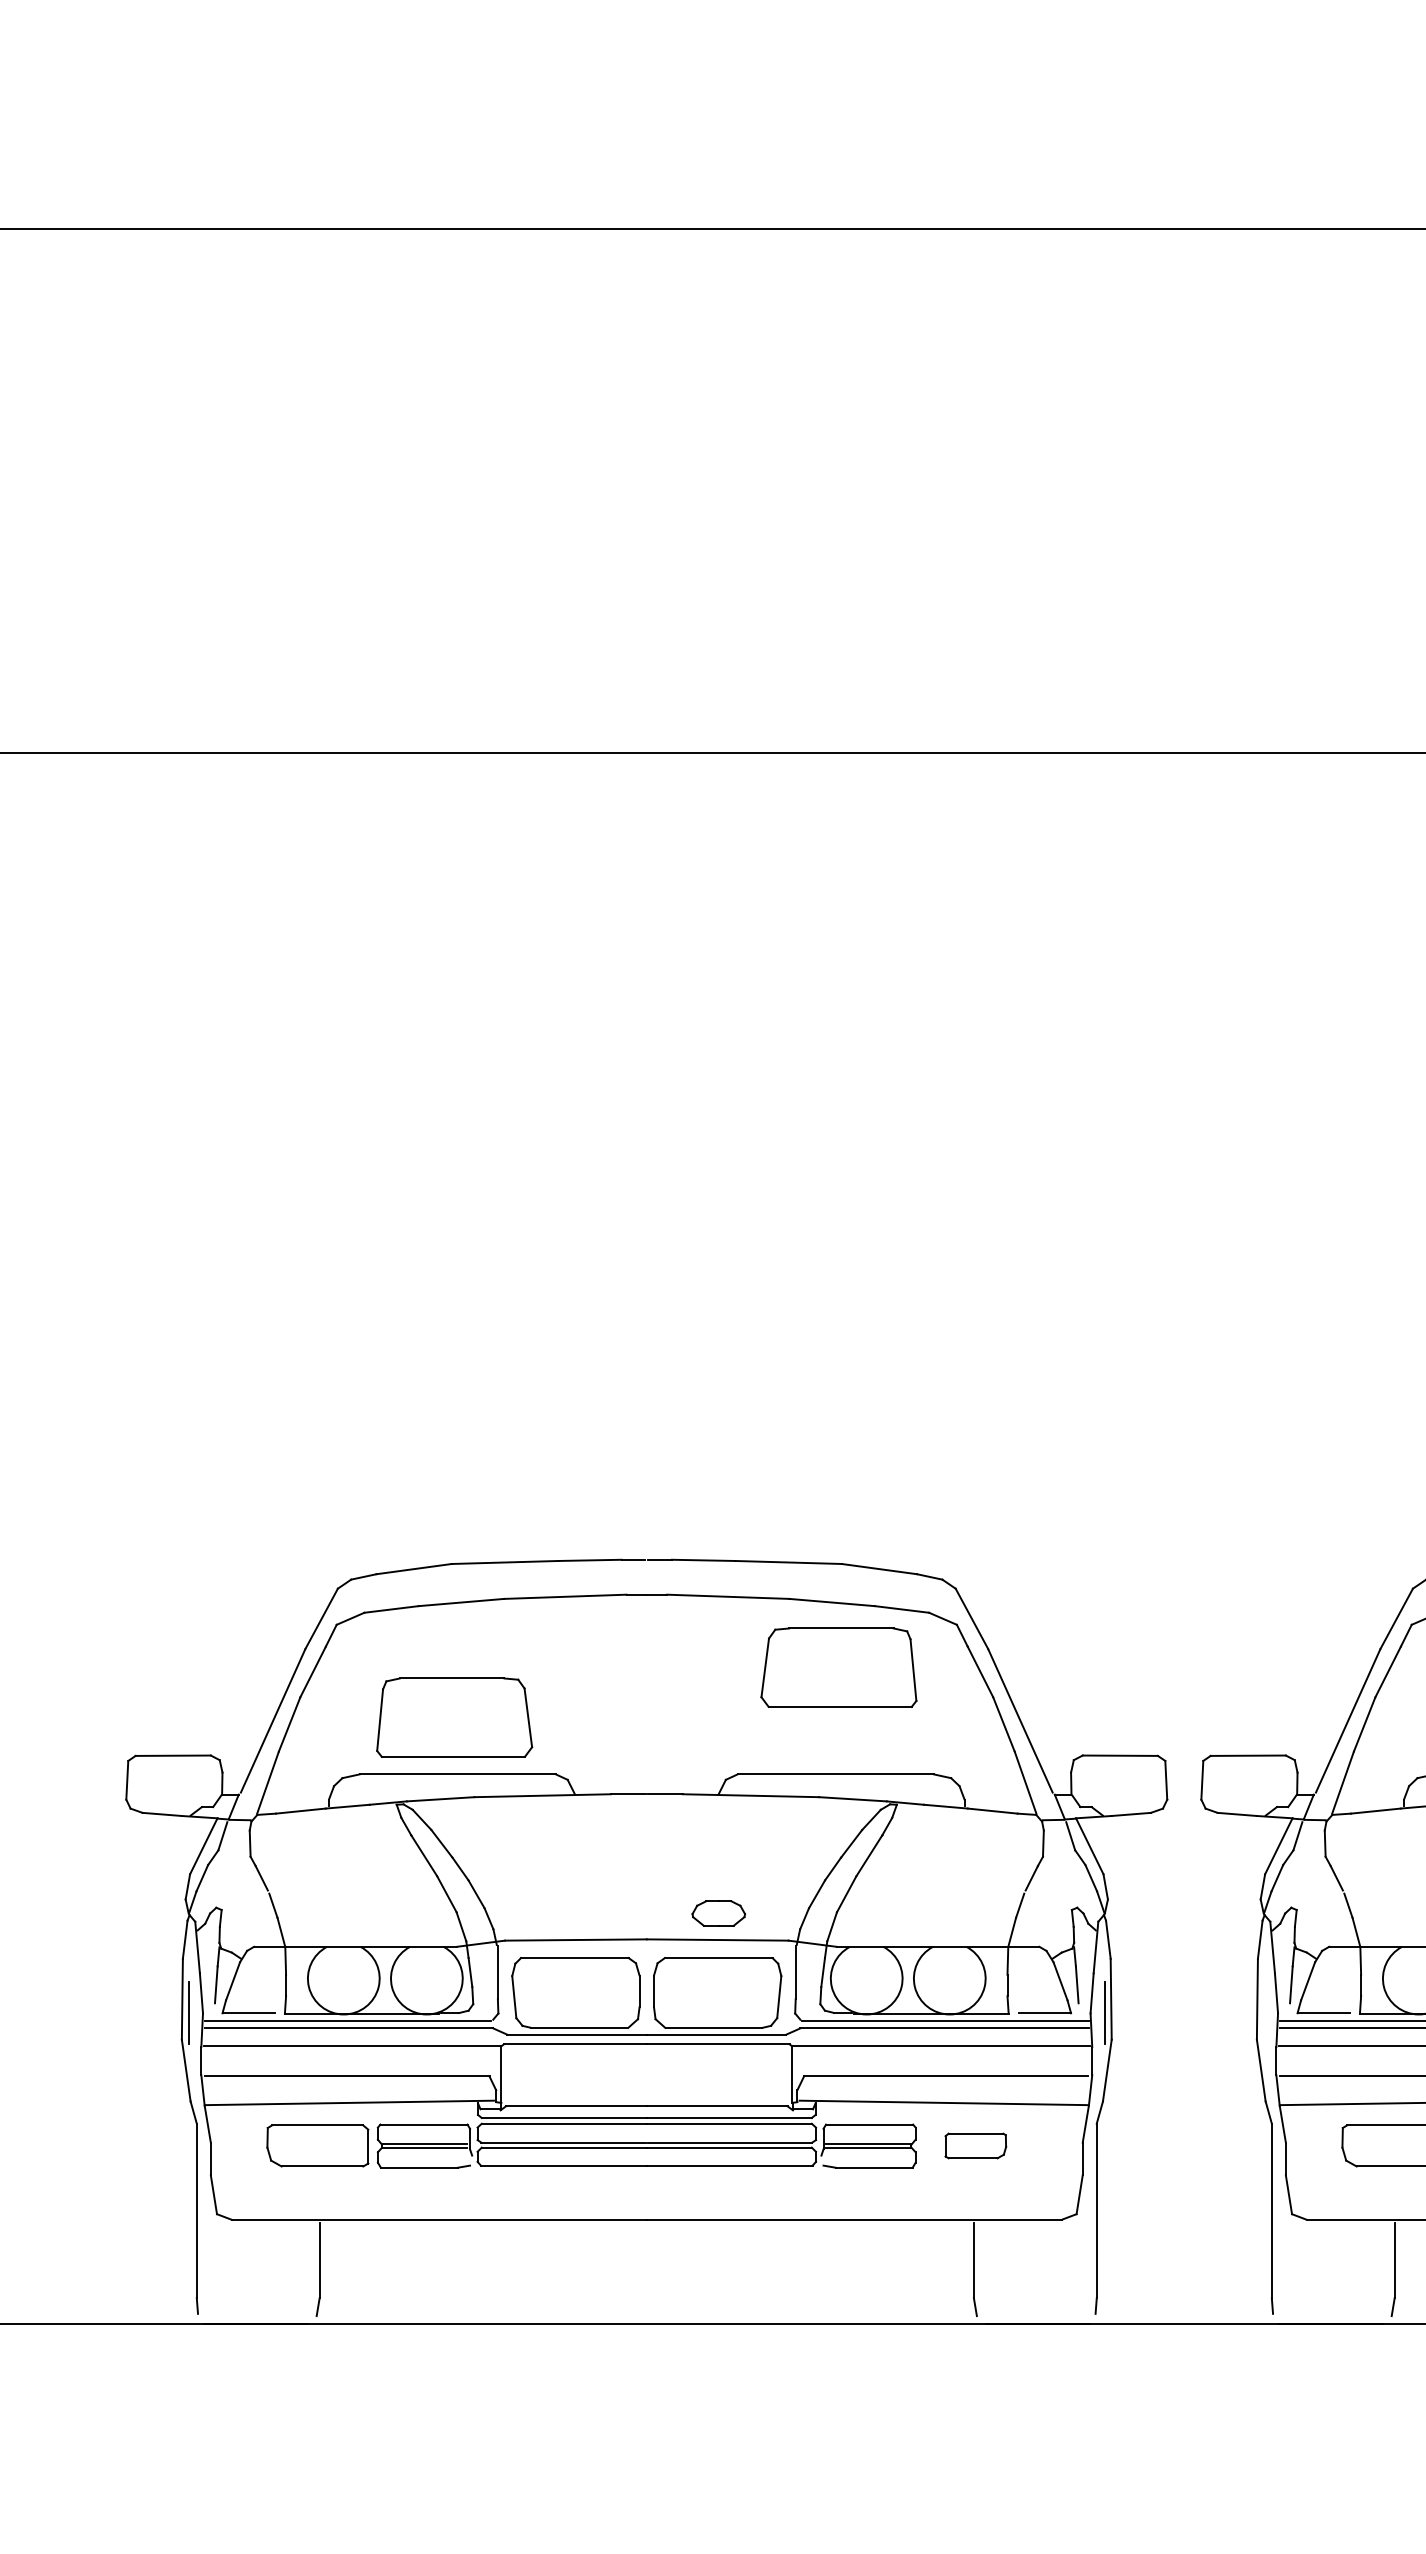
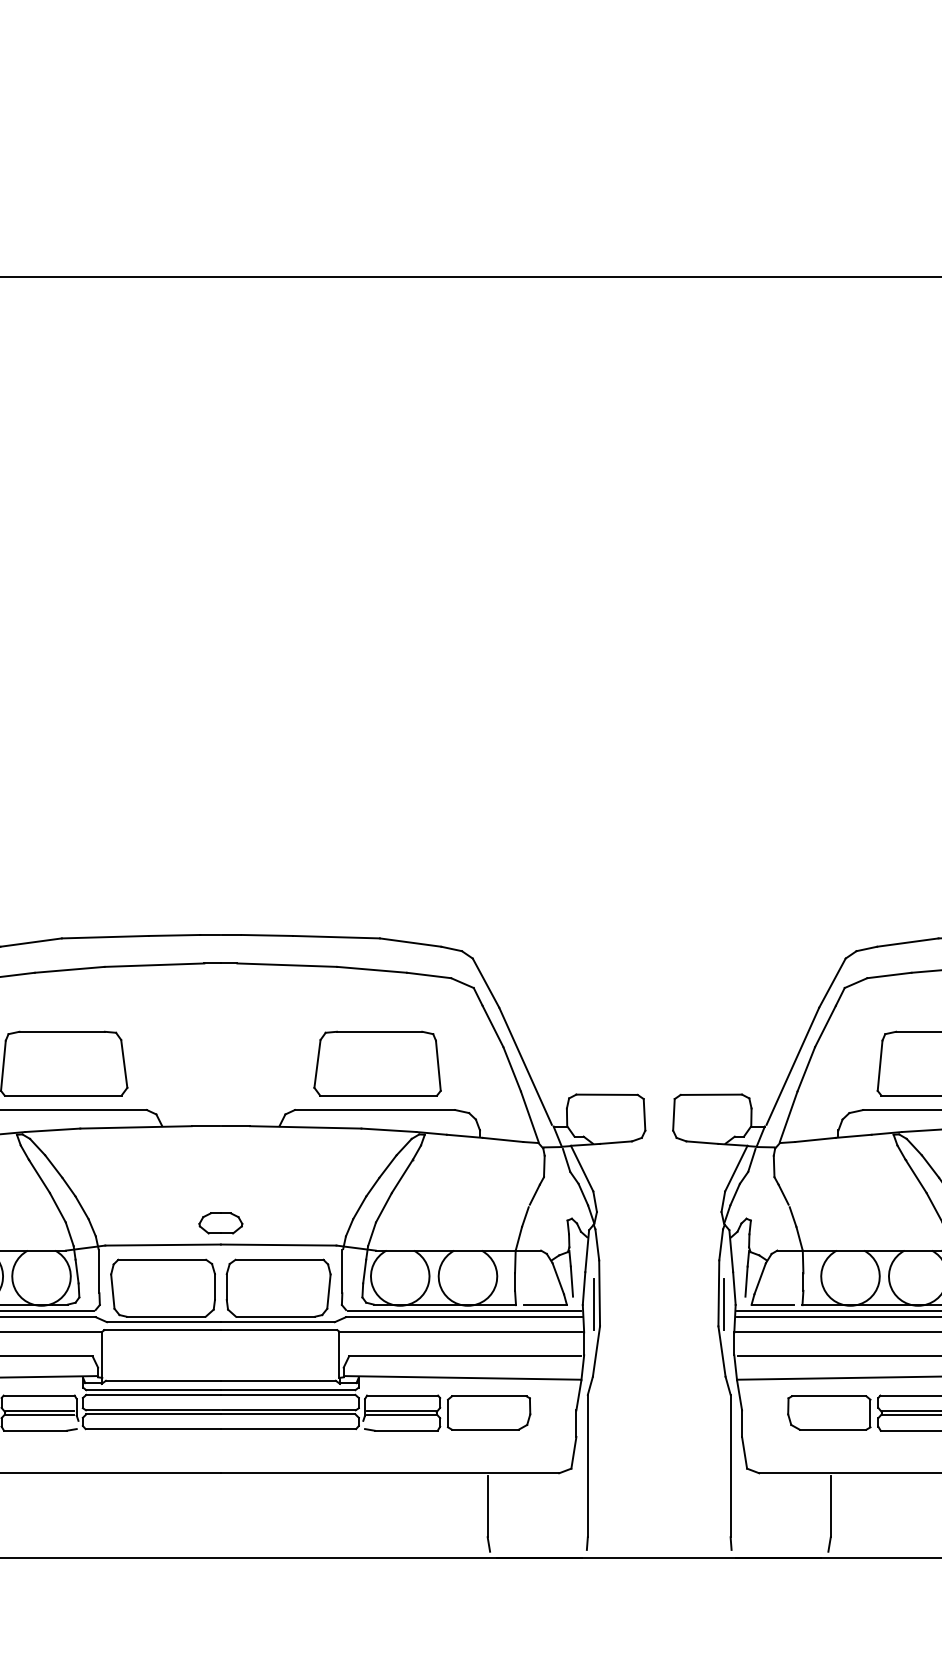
part: (838, 1667) -> (377, 1063), moved
part: (718, 1913) -> (220, 1223), moved
line: (1263, 2012) -> (723, 1304), added
part: (975, 2145) -> (488, 1412), size x1.67

